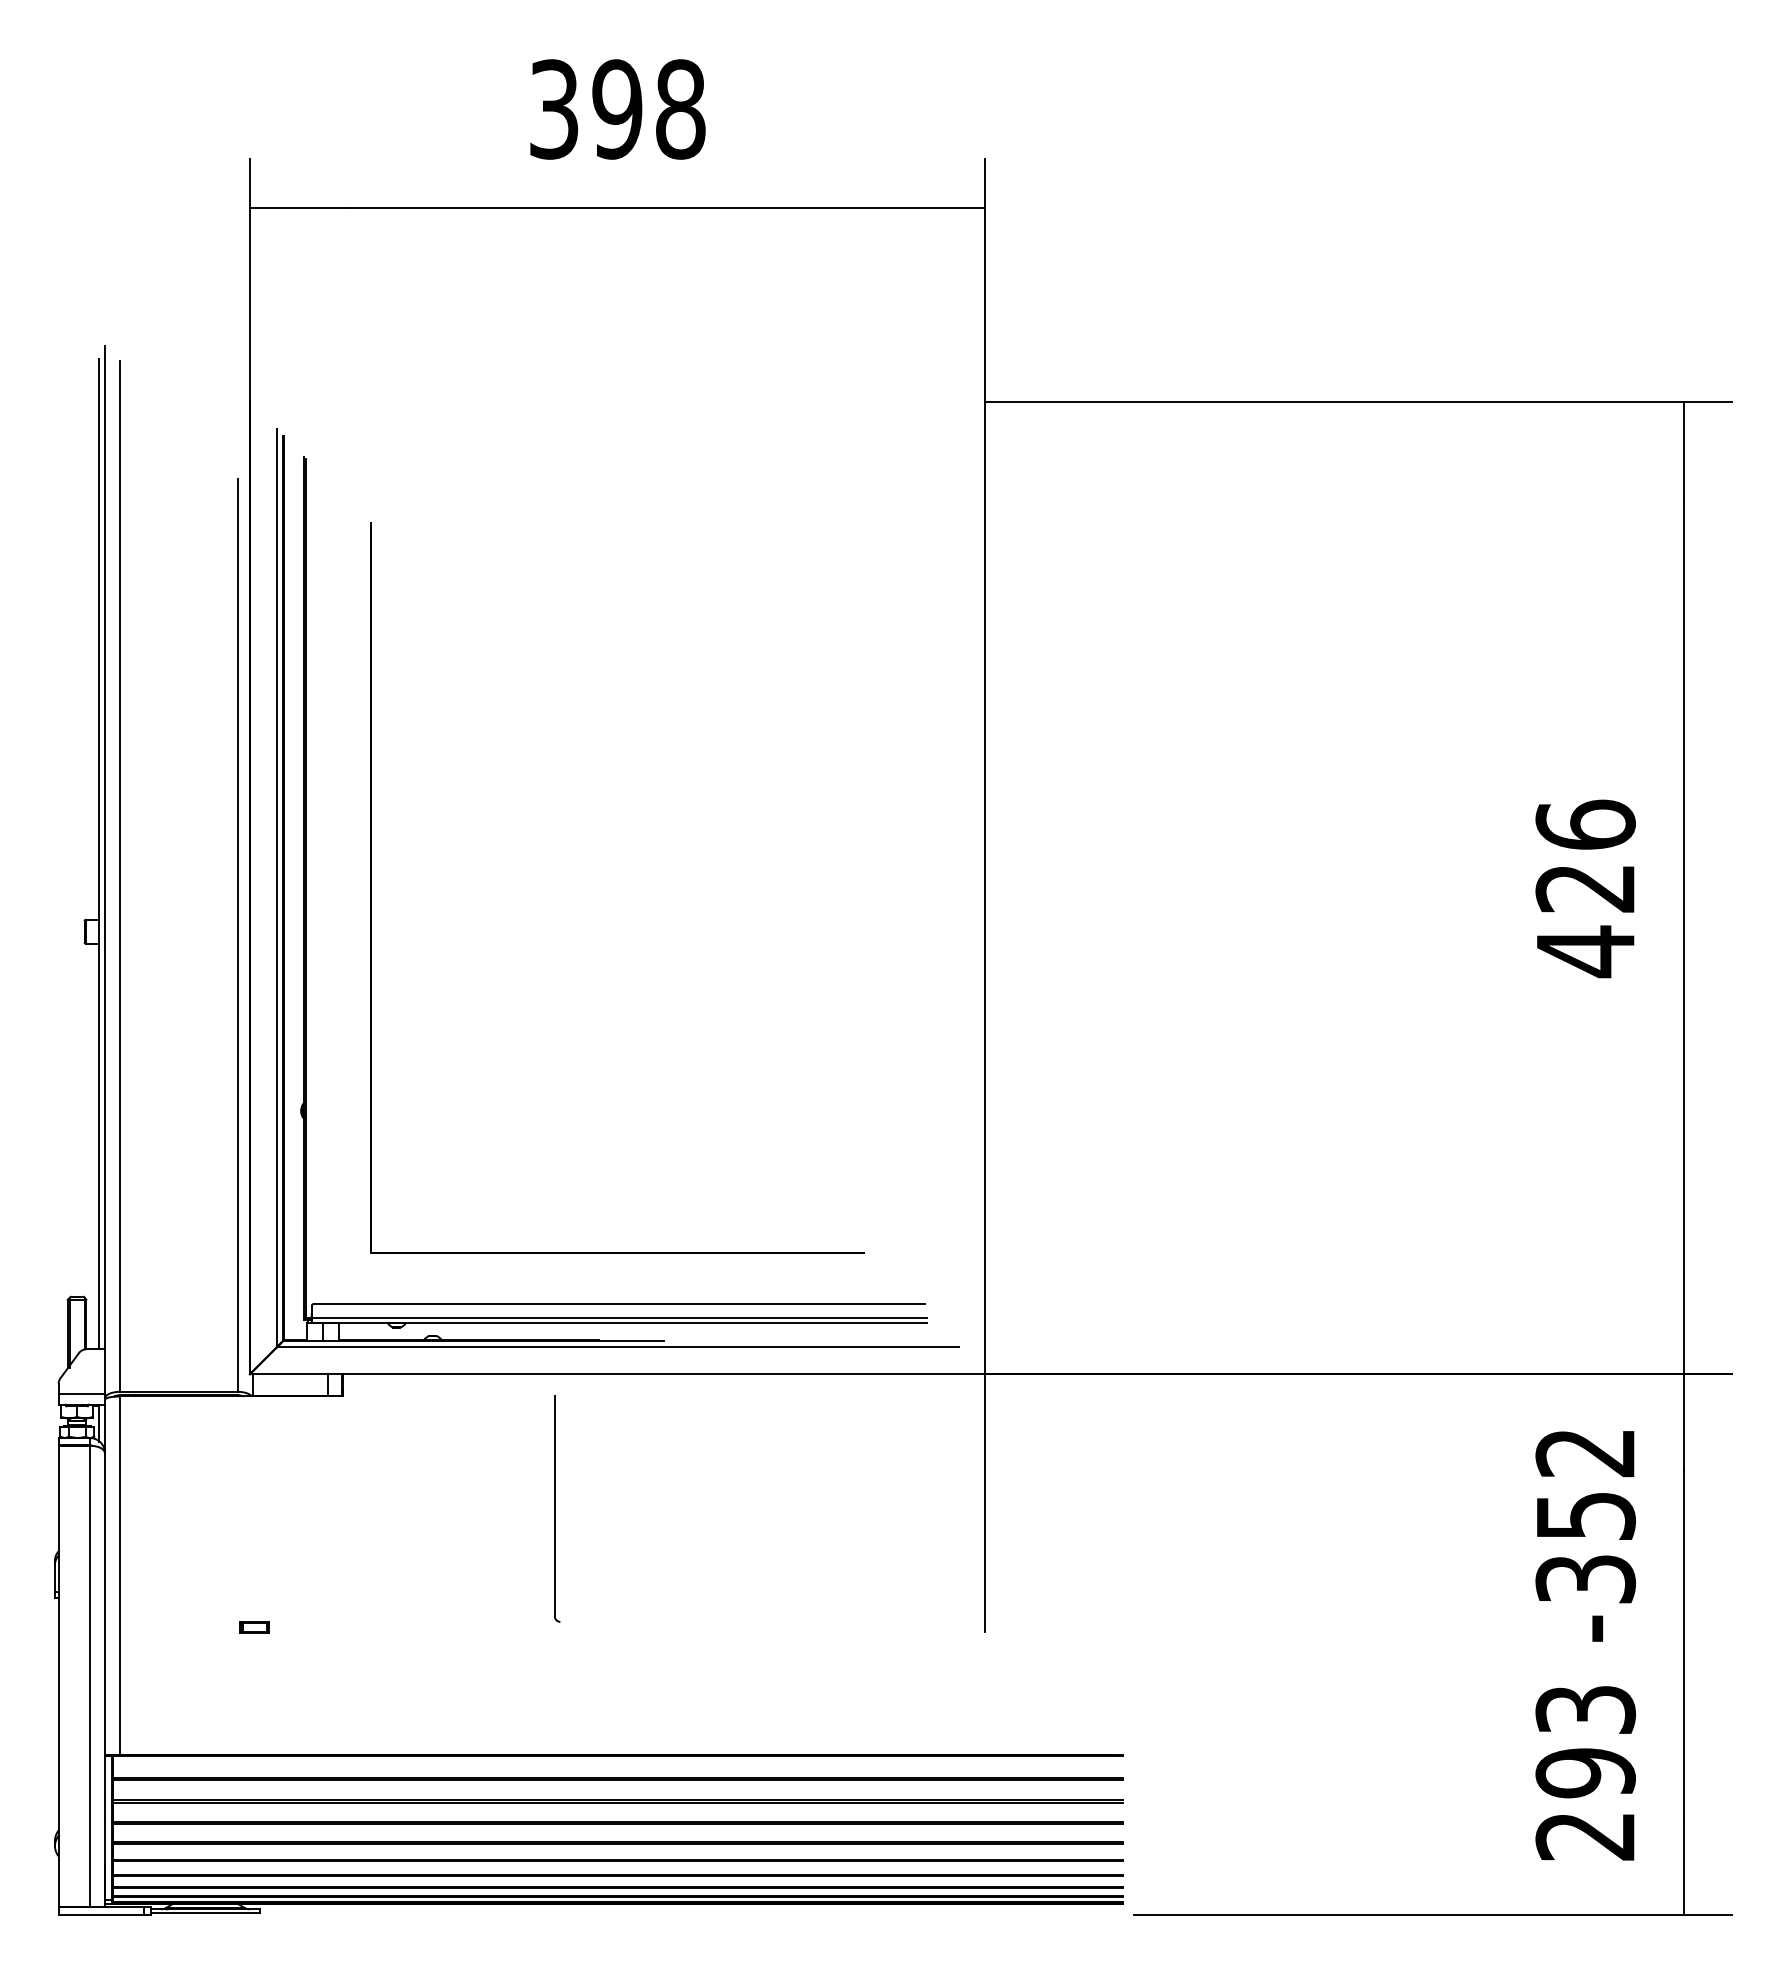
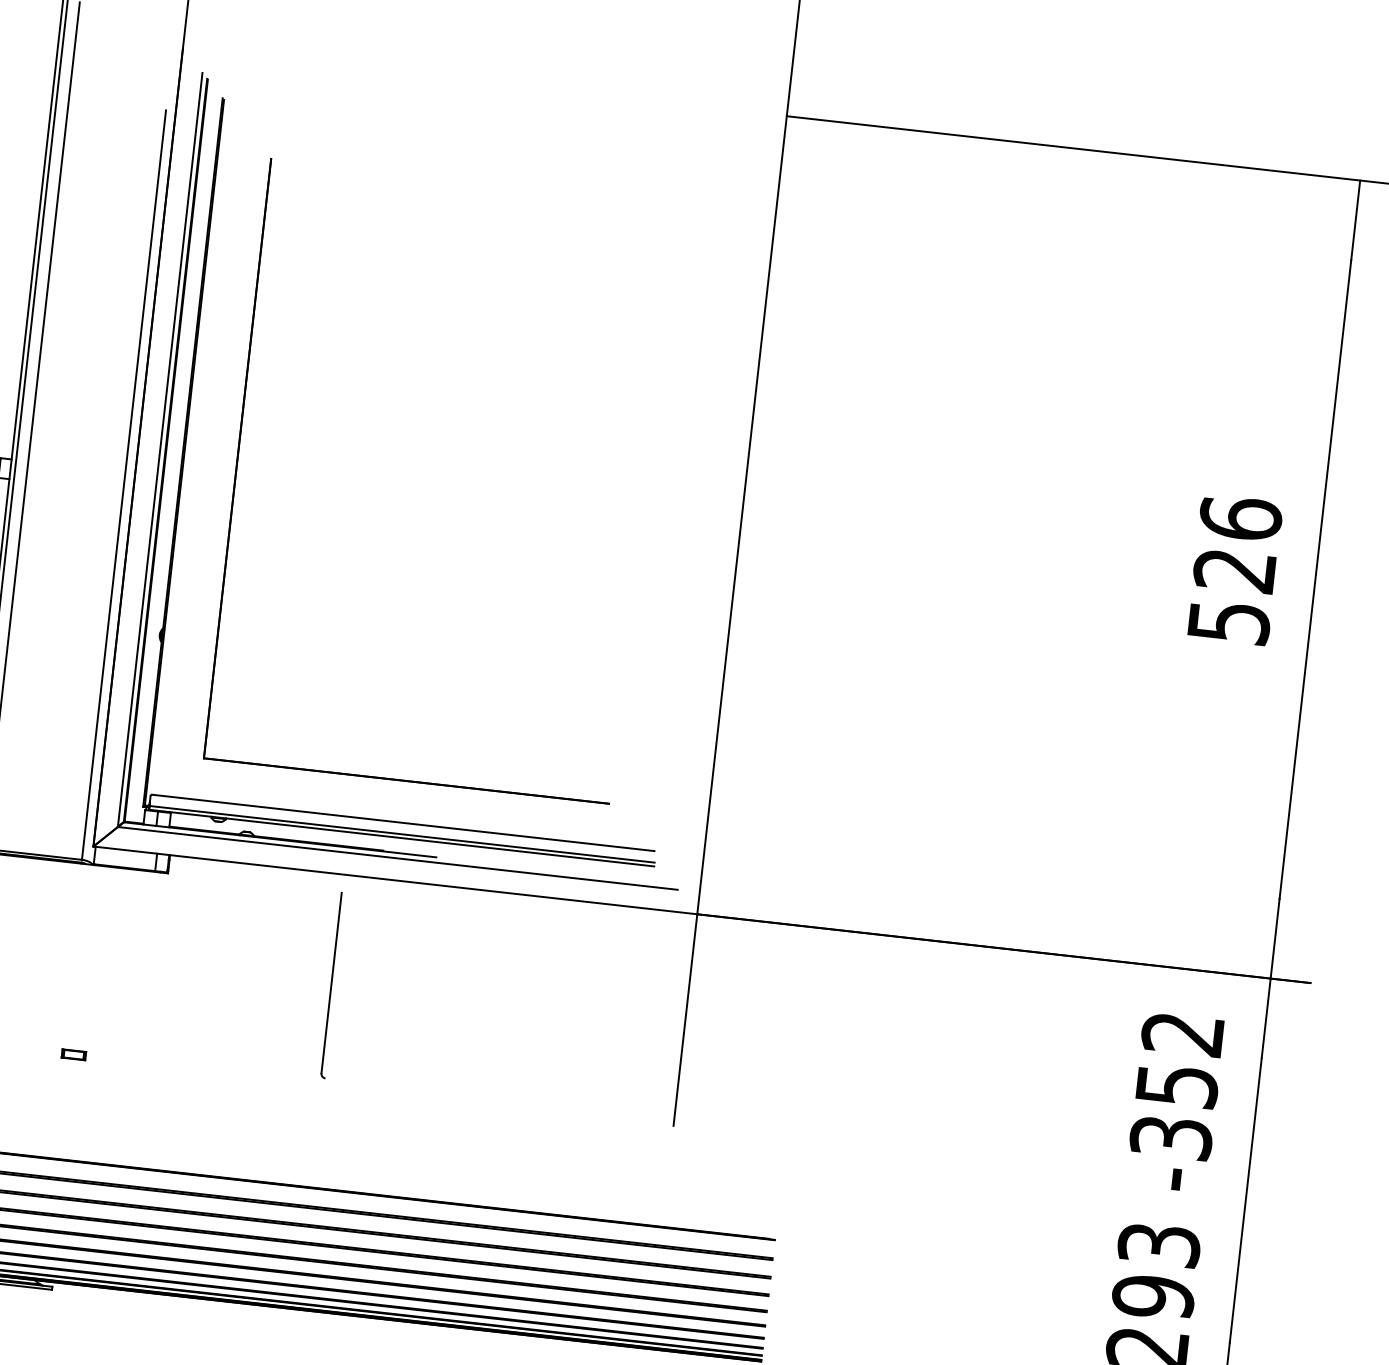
text: (1586, 951) -> (1229, 622), 426 -> 526

